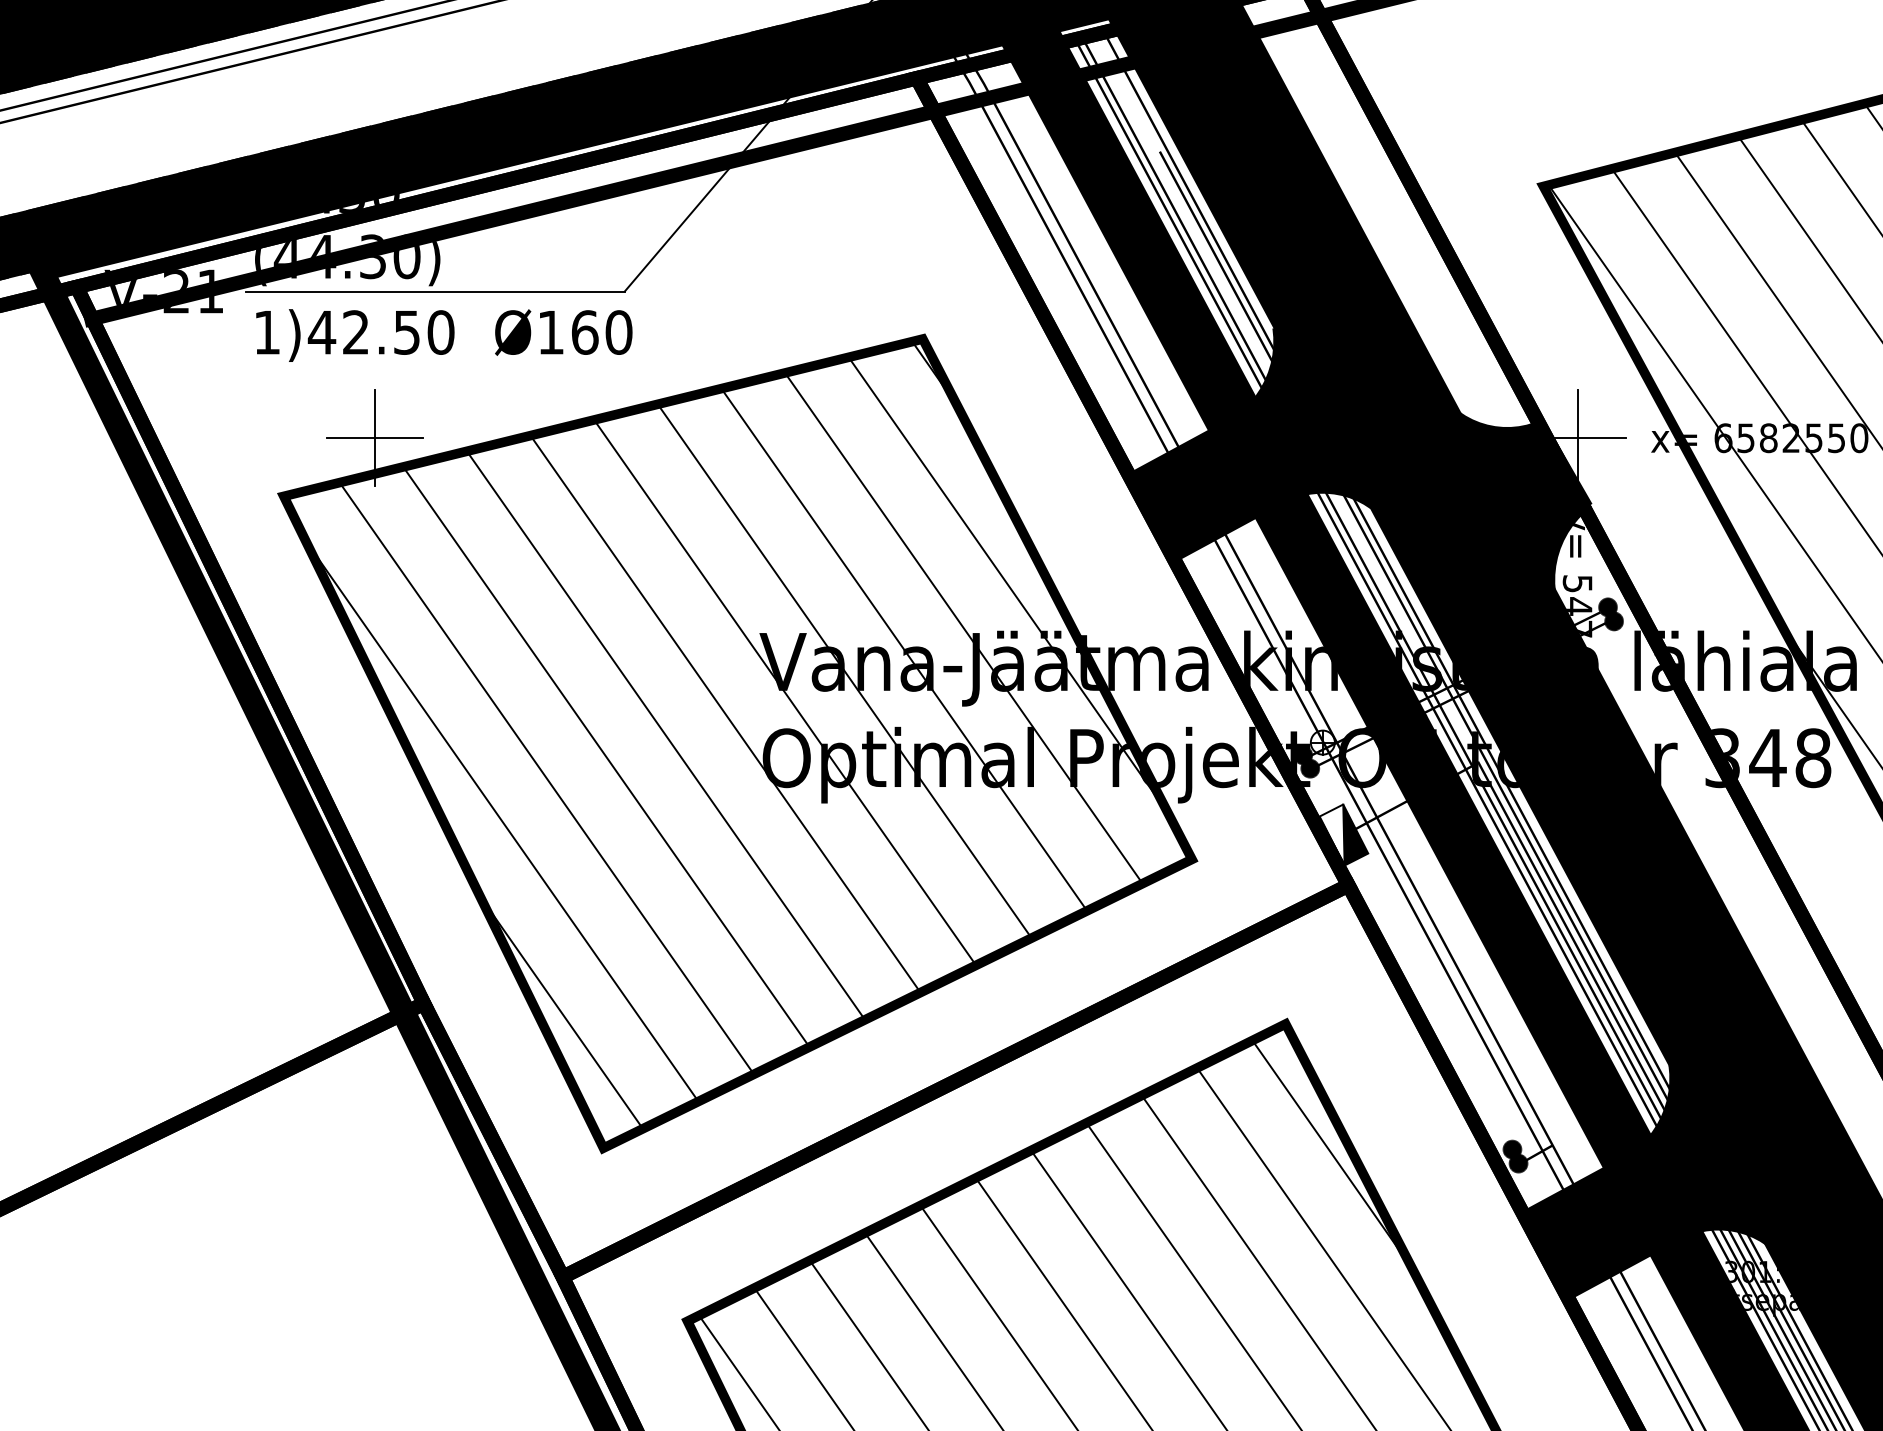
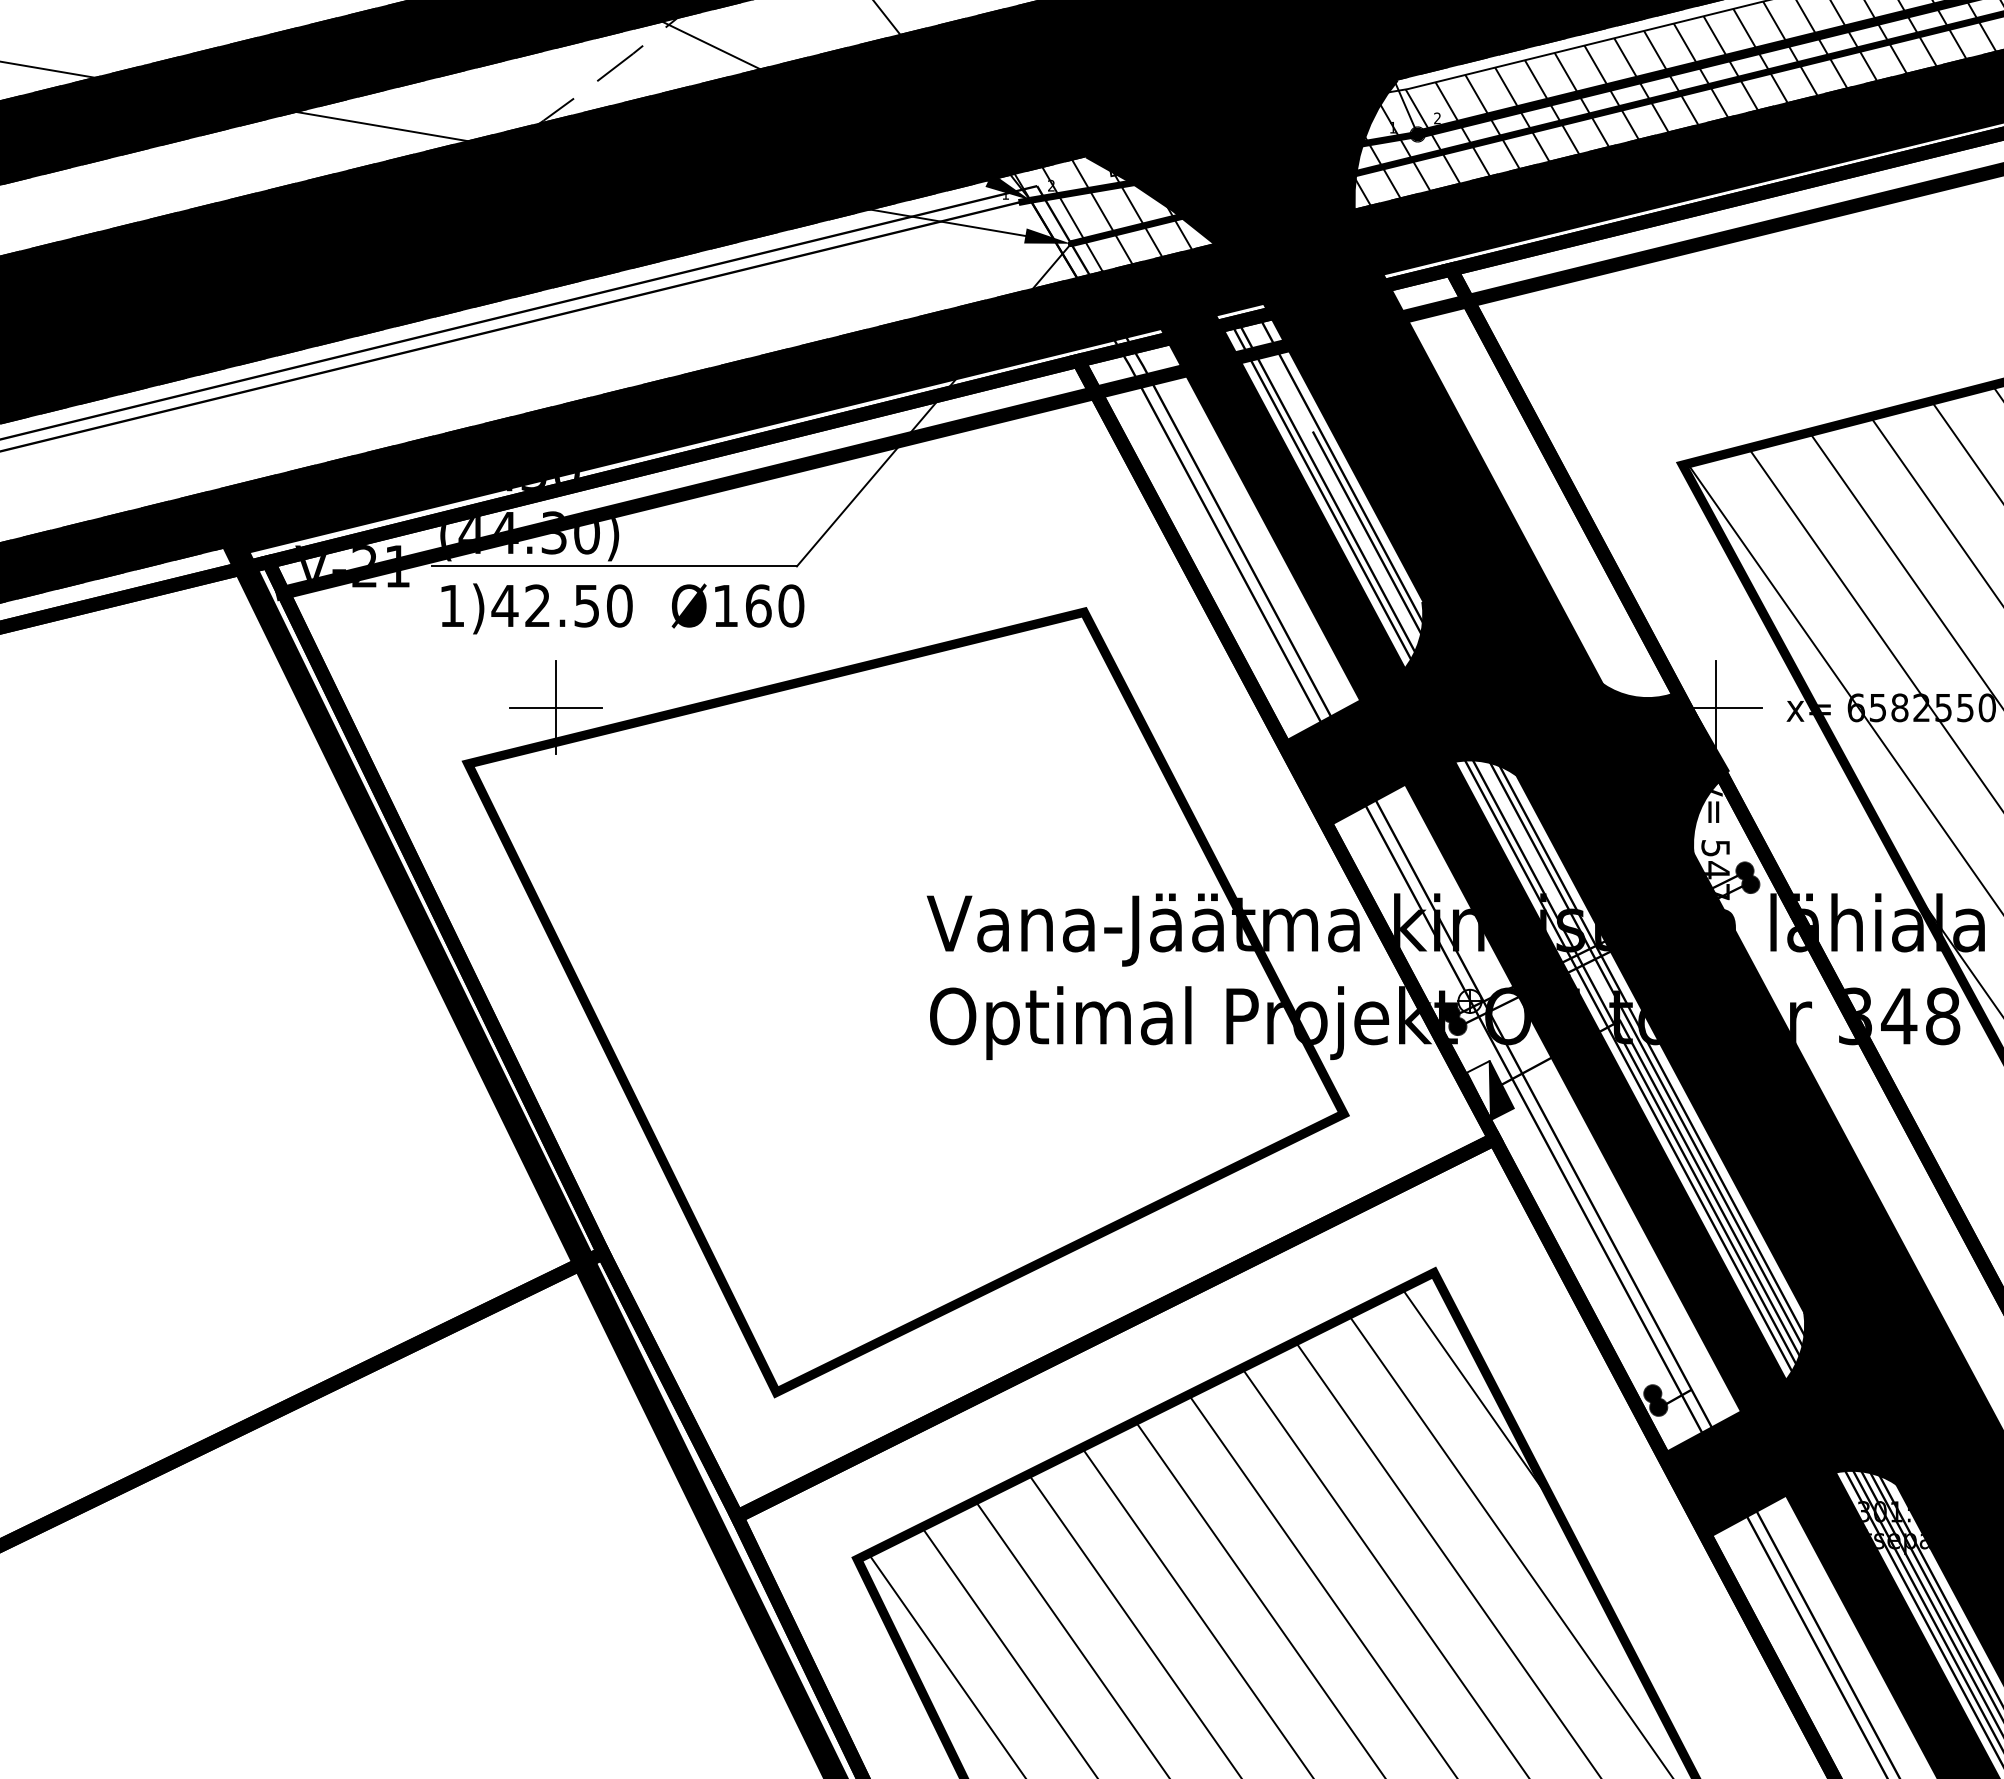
hatch: (736, 734) -> (904, 993), removed

